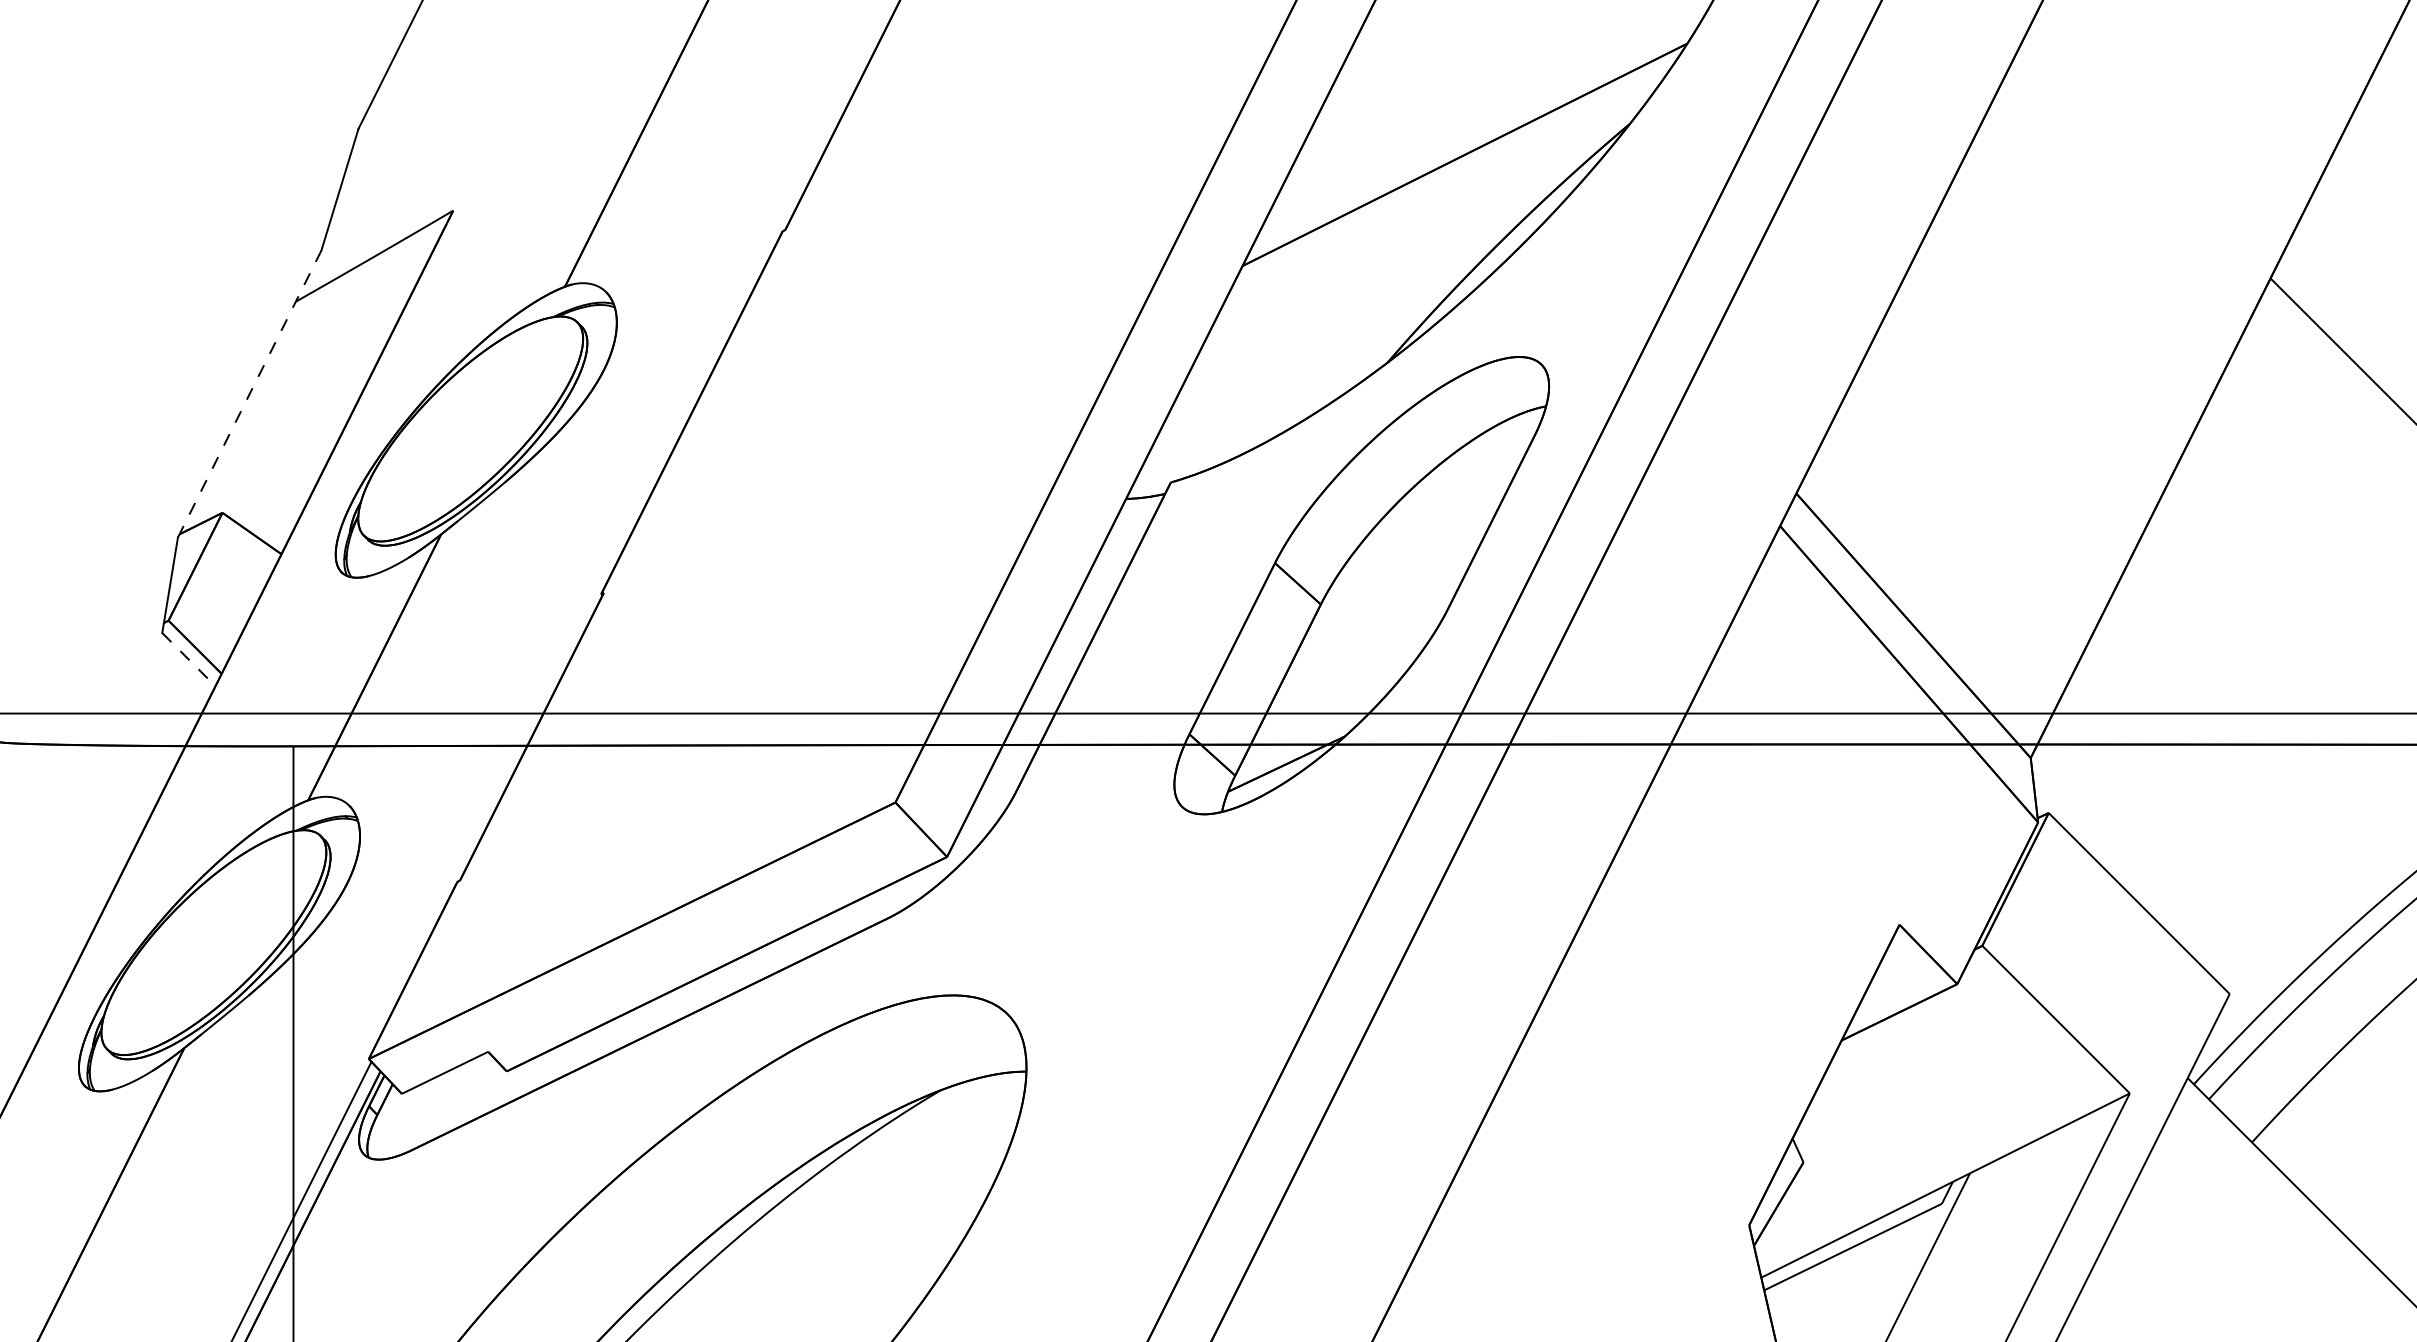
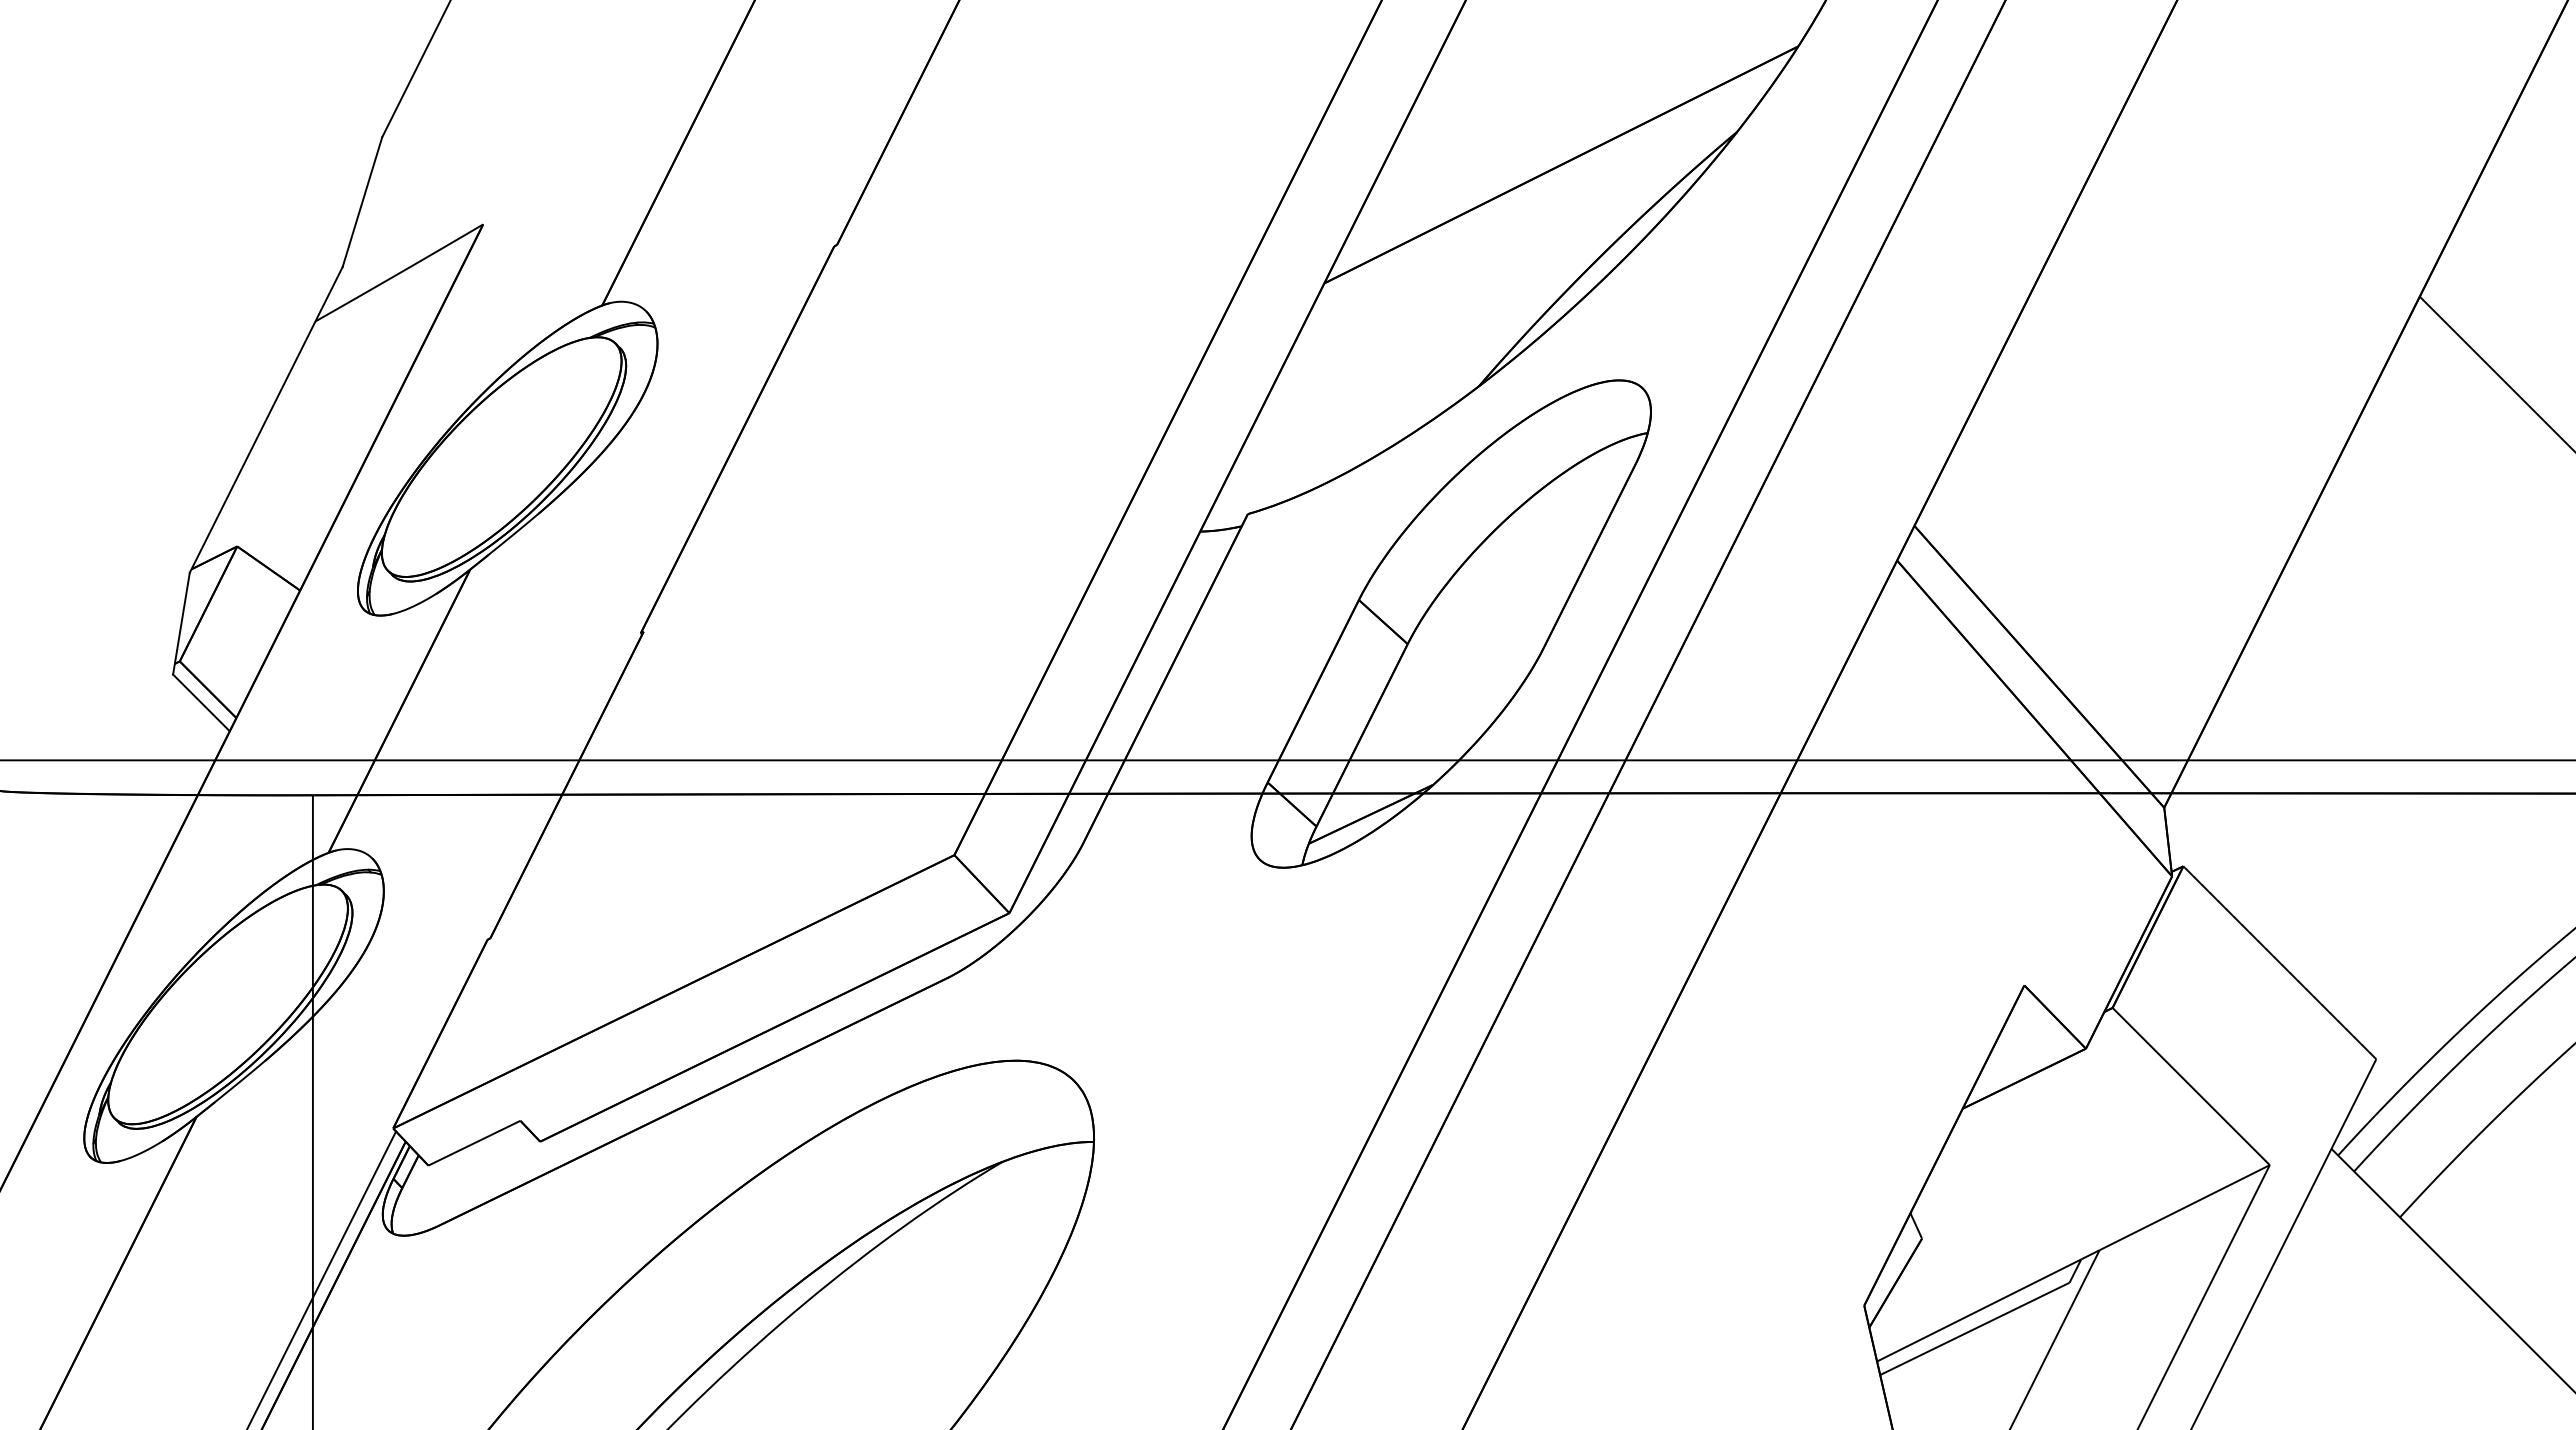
line: (249, 393) -> (266, 419), dashed -> solid
line: (188, 660) -> (201, 703), dashed -> solid

